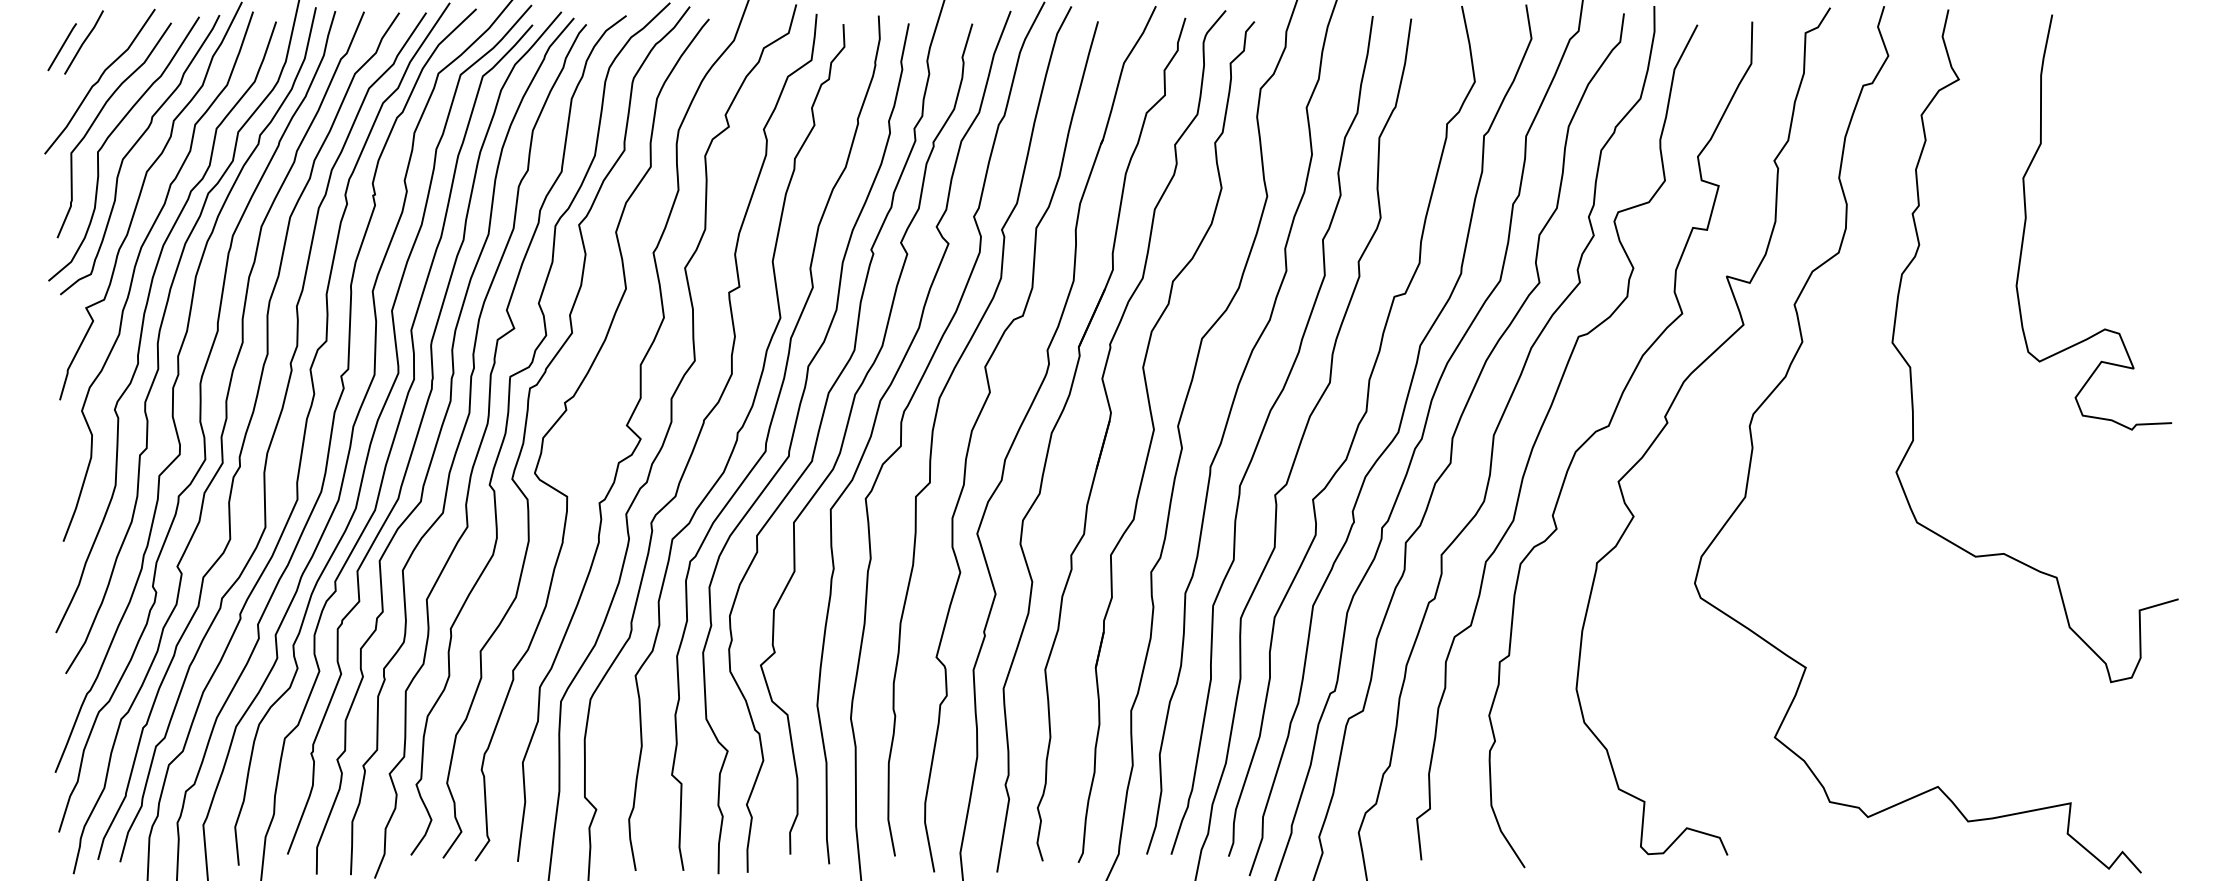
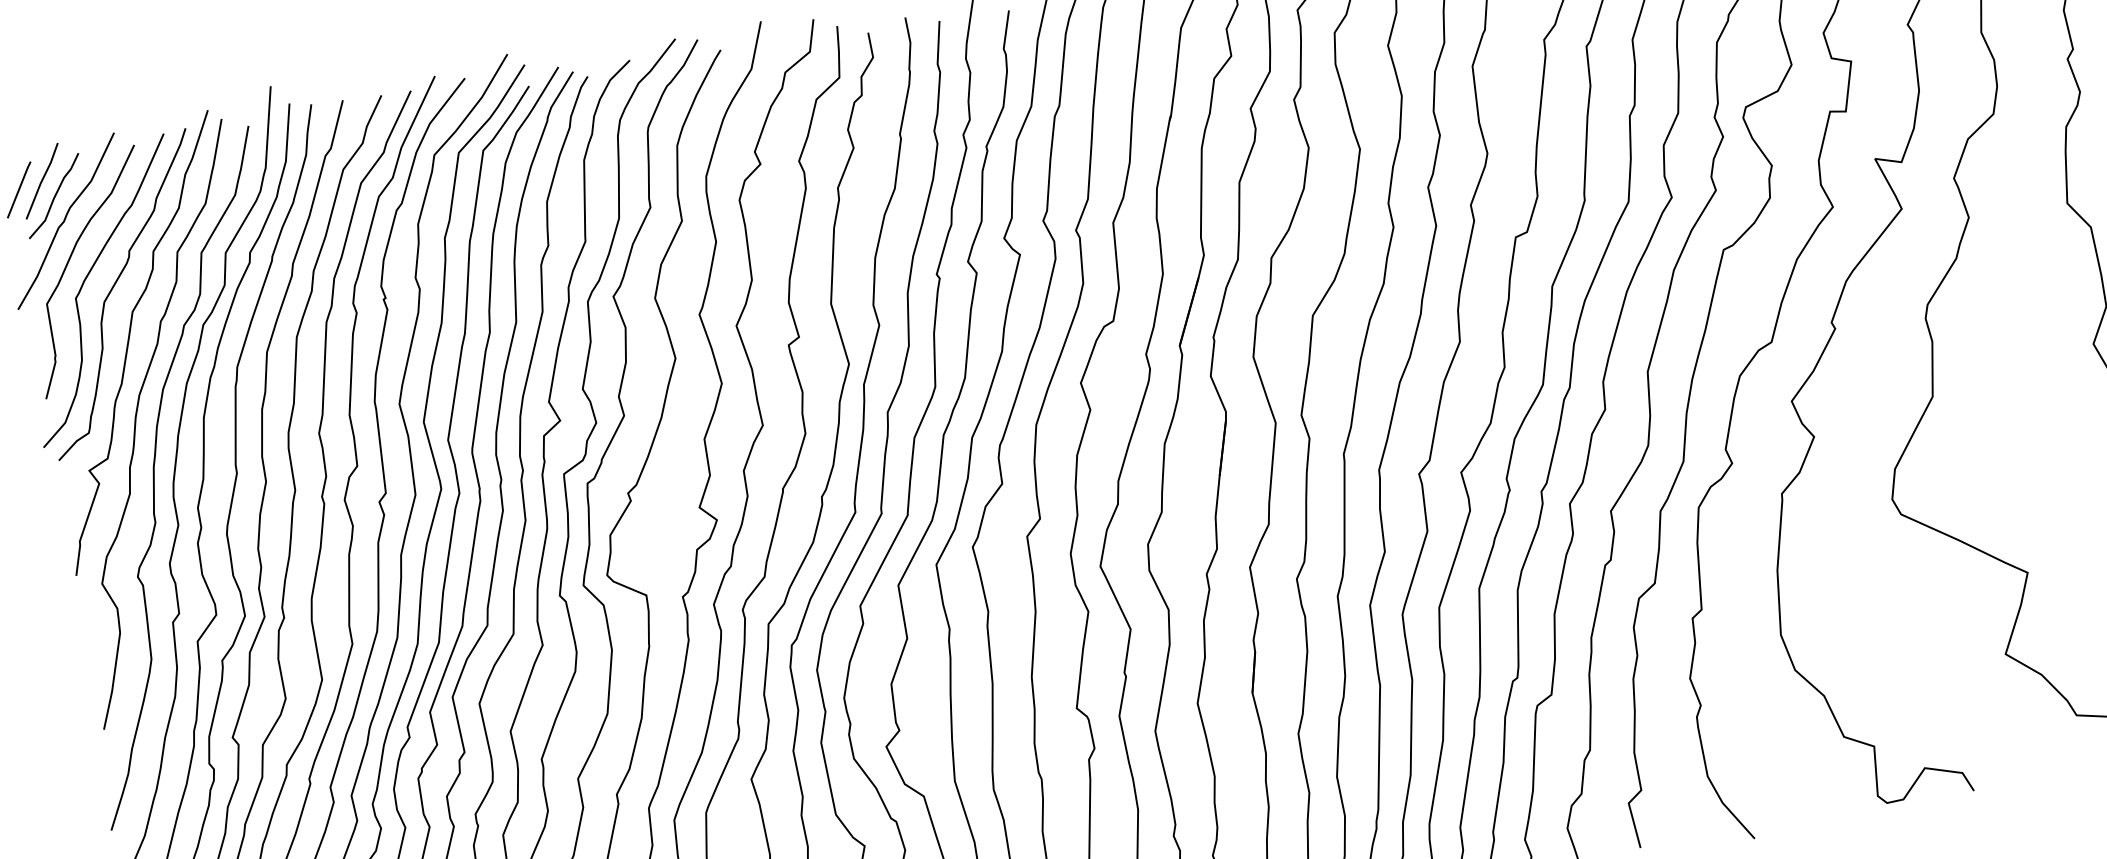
curve: (92, 57) -> (53, 196), added

